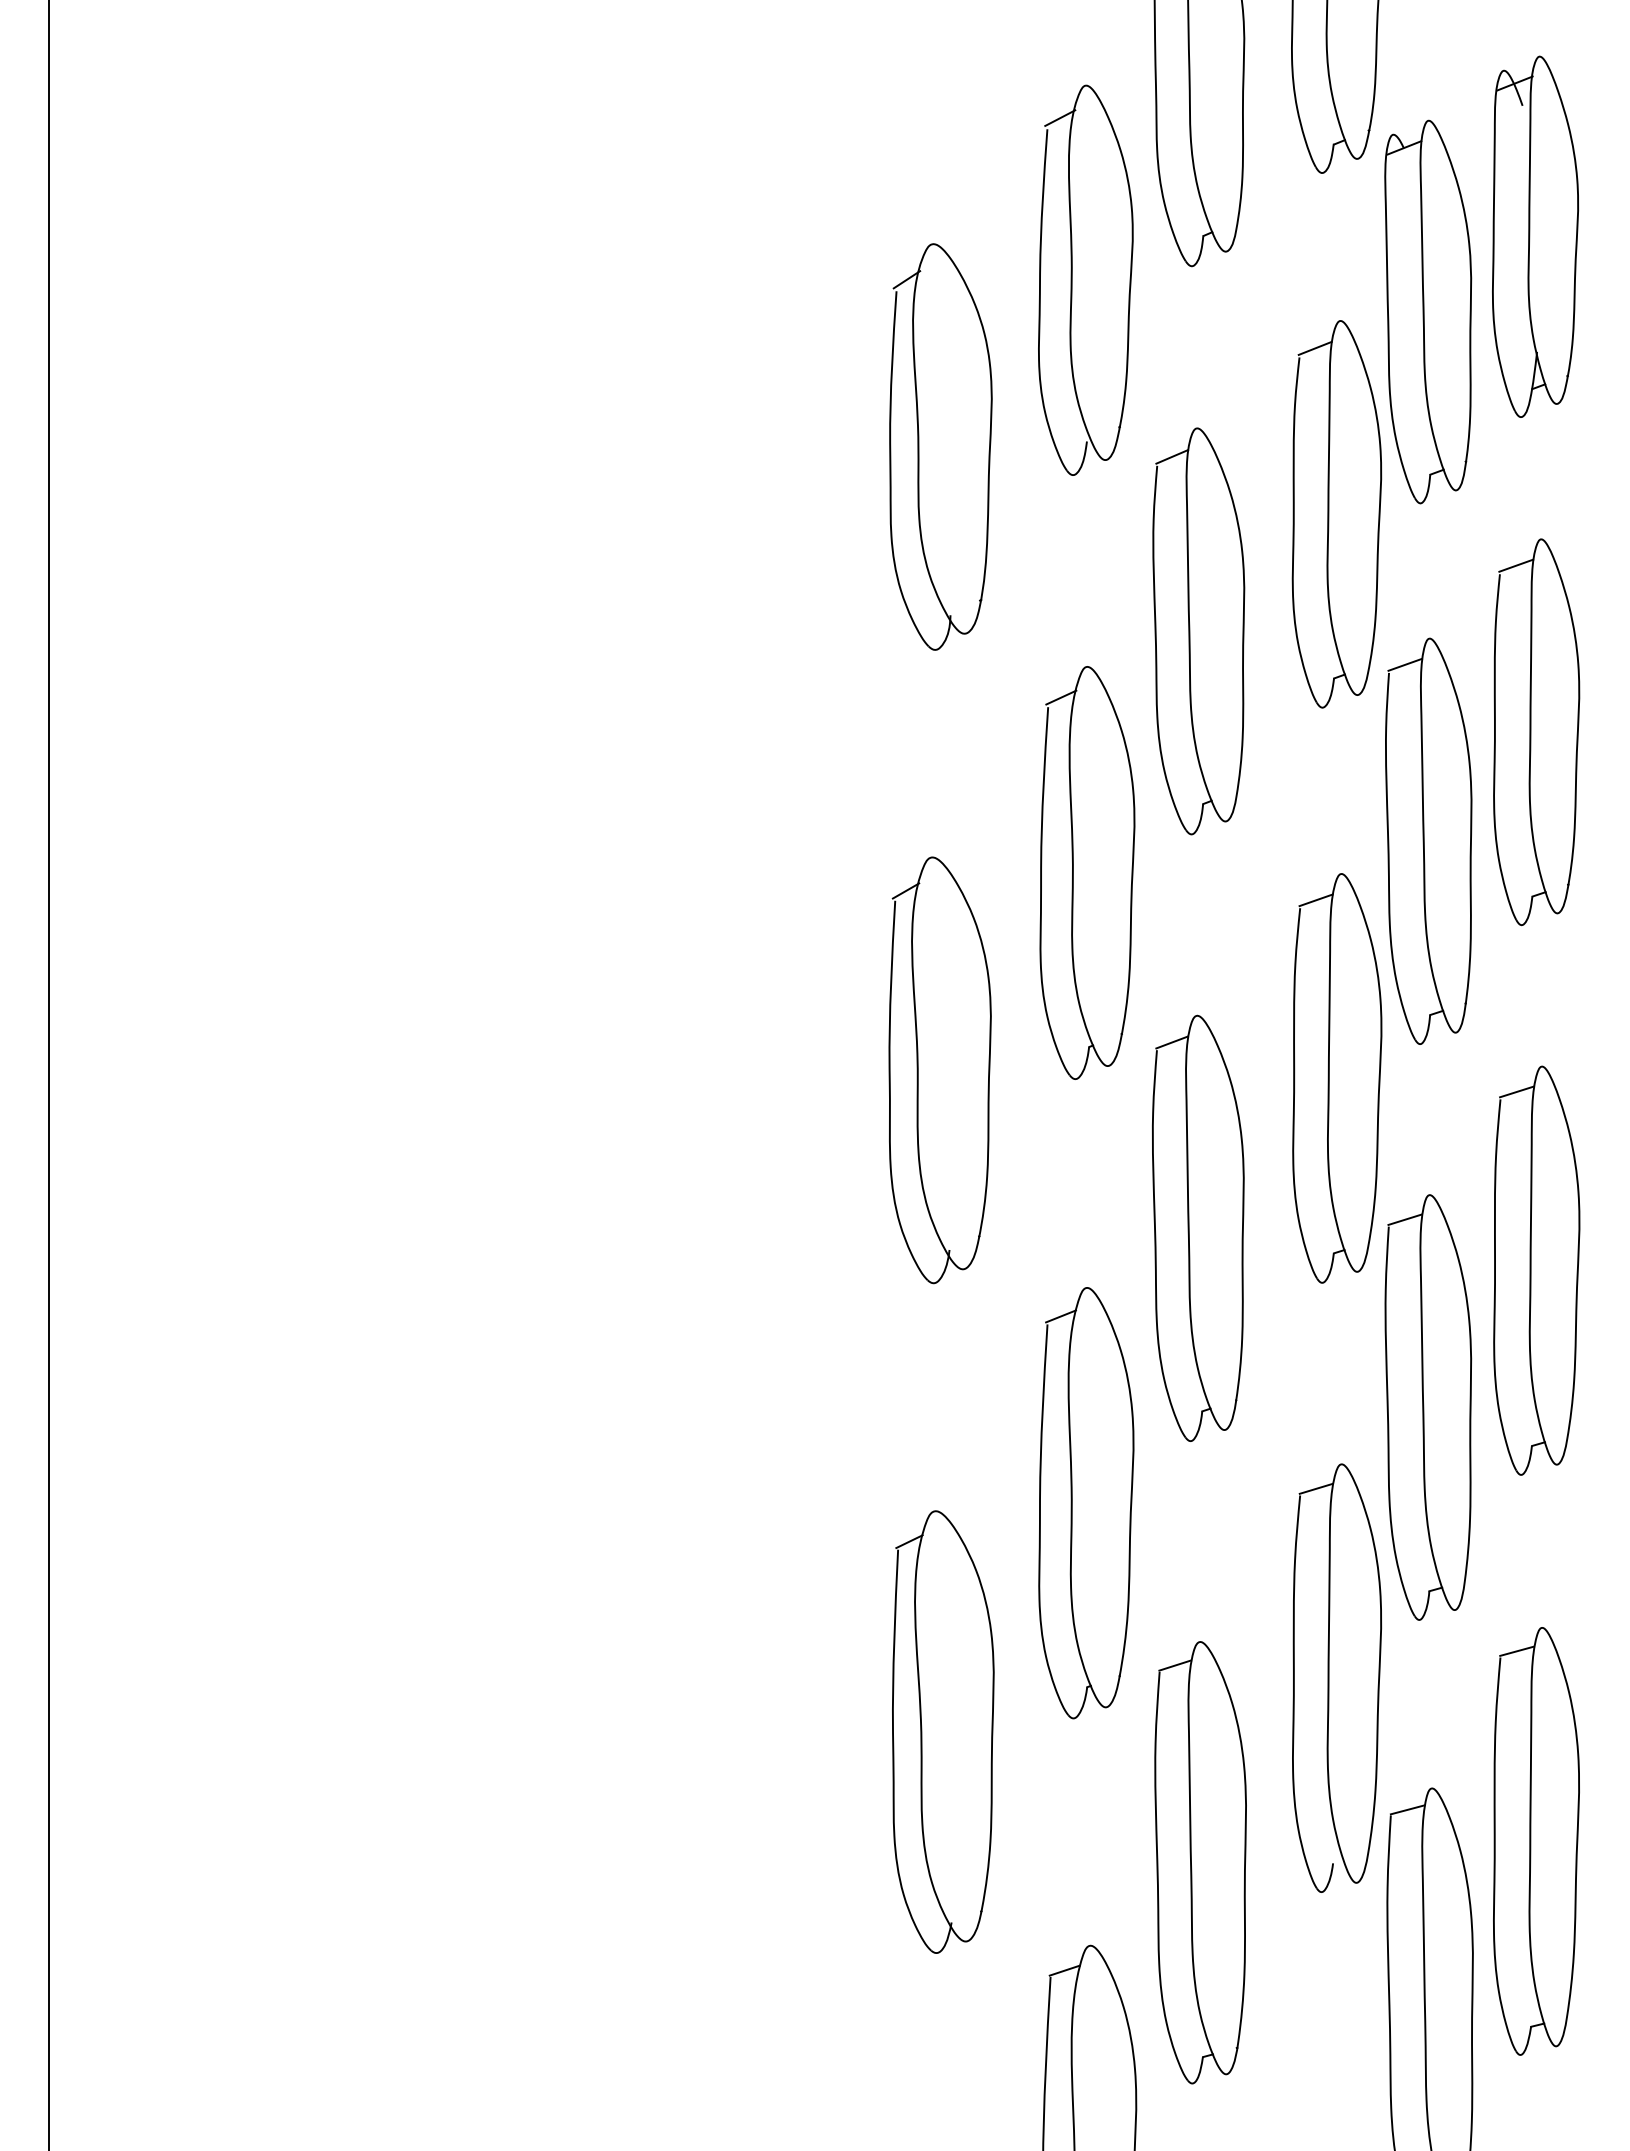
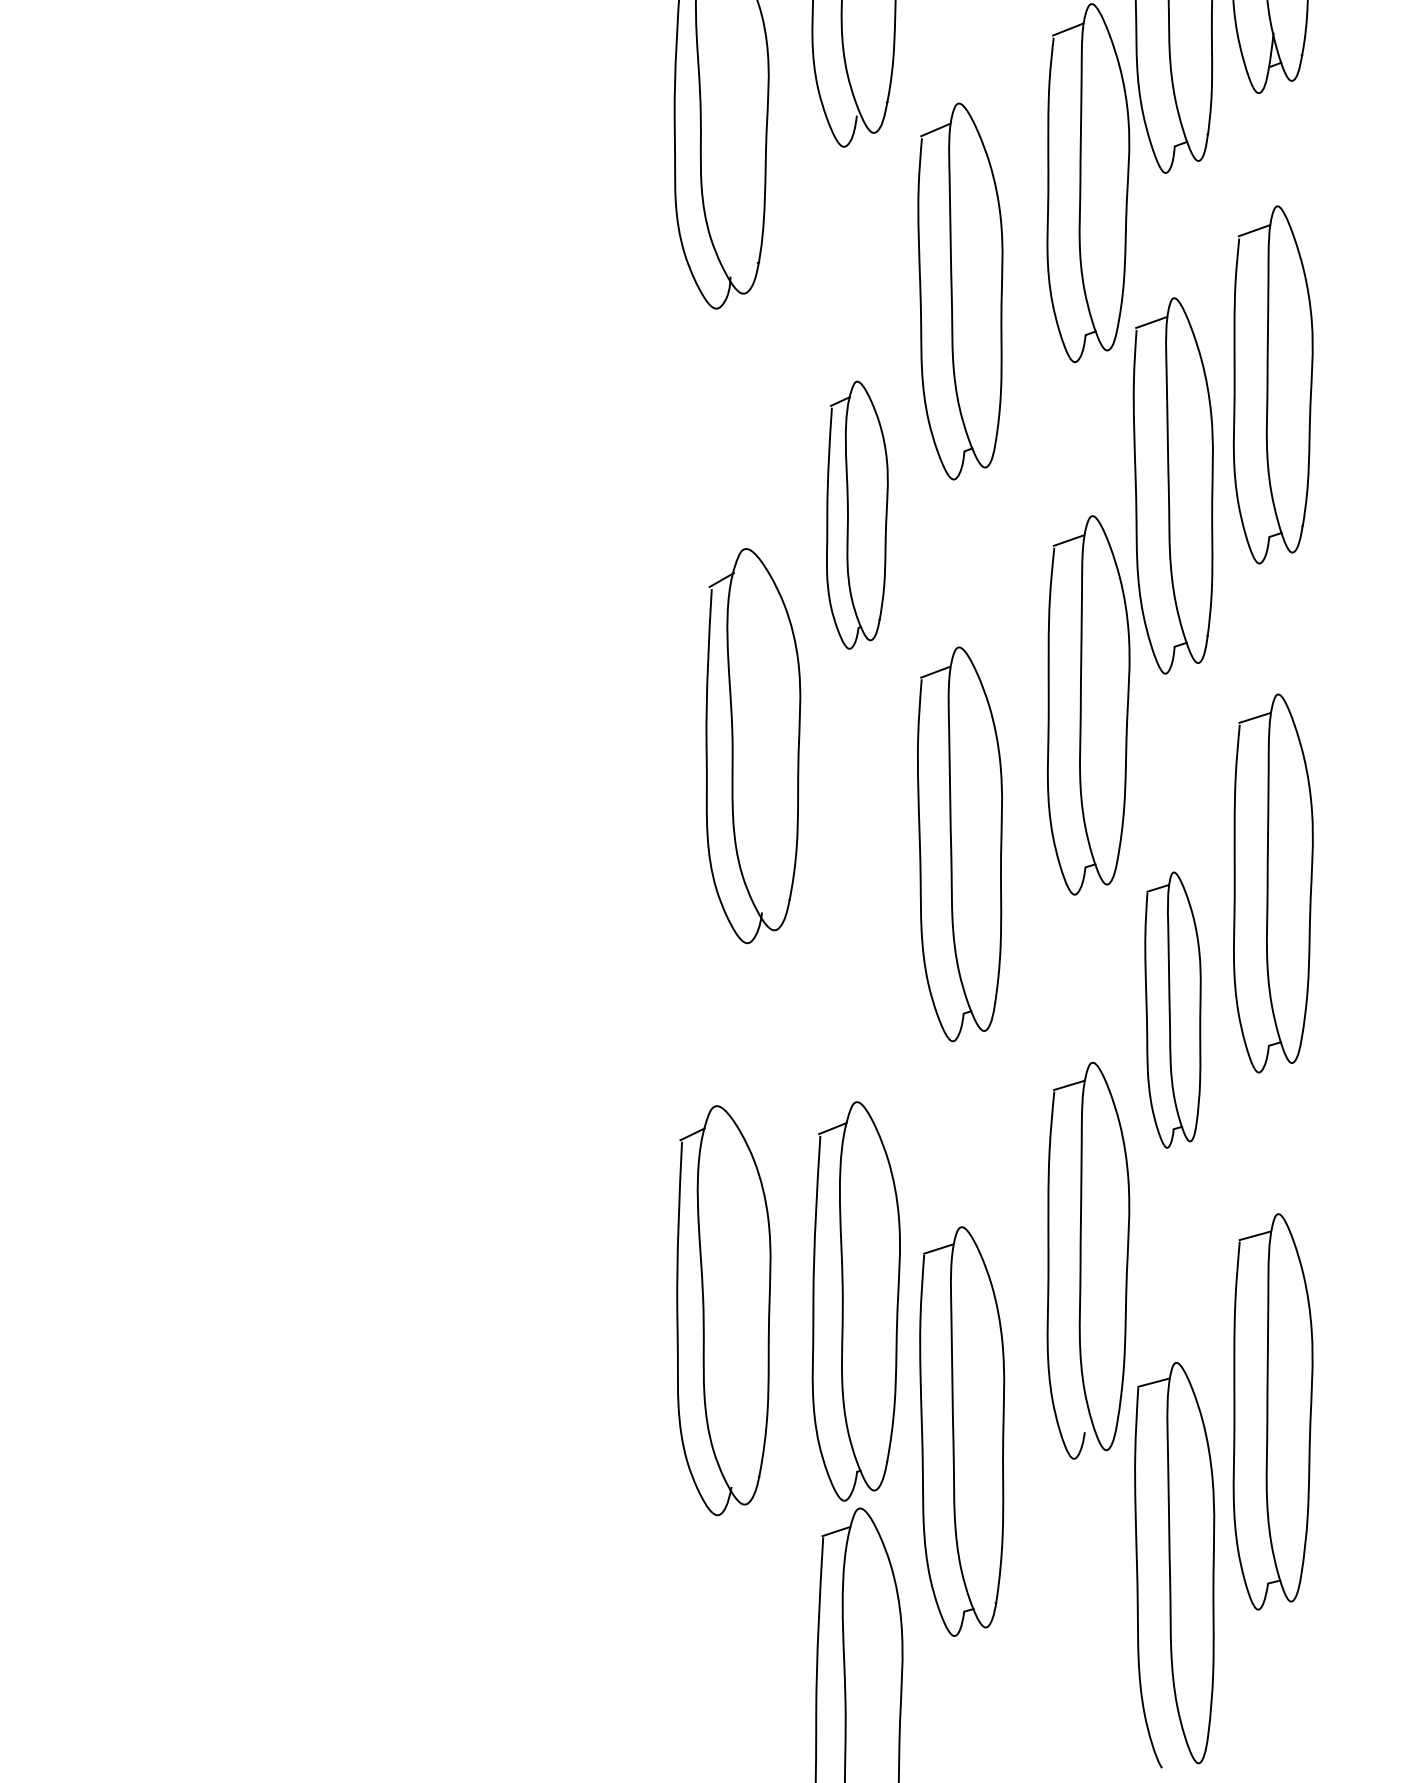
part: (1087, 872) -> (857, 514), size x0.7
part: (939, 1070) -> (752, 746), moved
part: (1428, 1407) -> (1173, 1010), size x0.7
part: (1086, 1503) -> (856, 1301), moved

